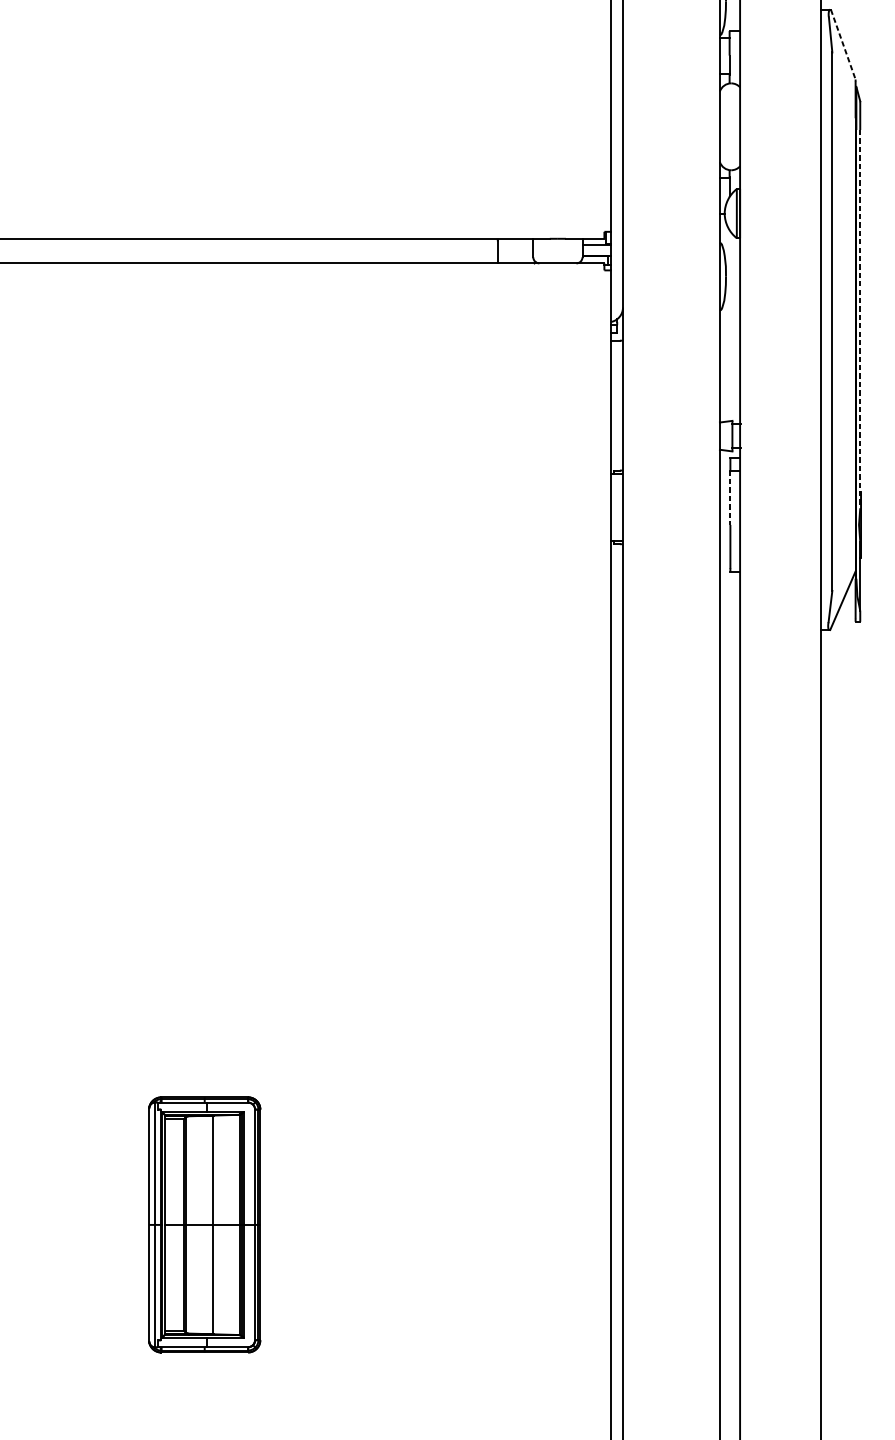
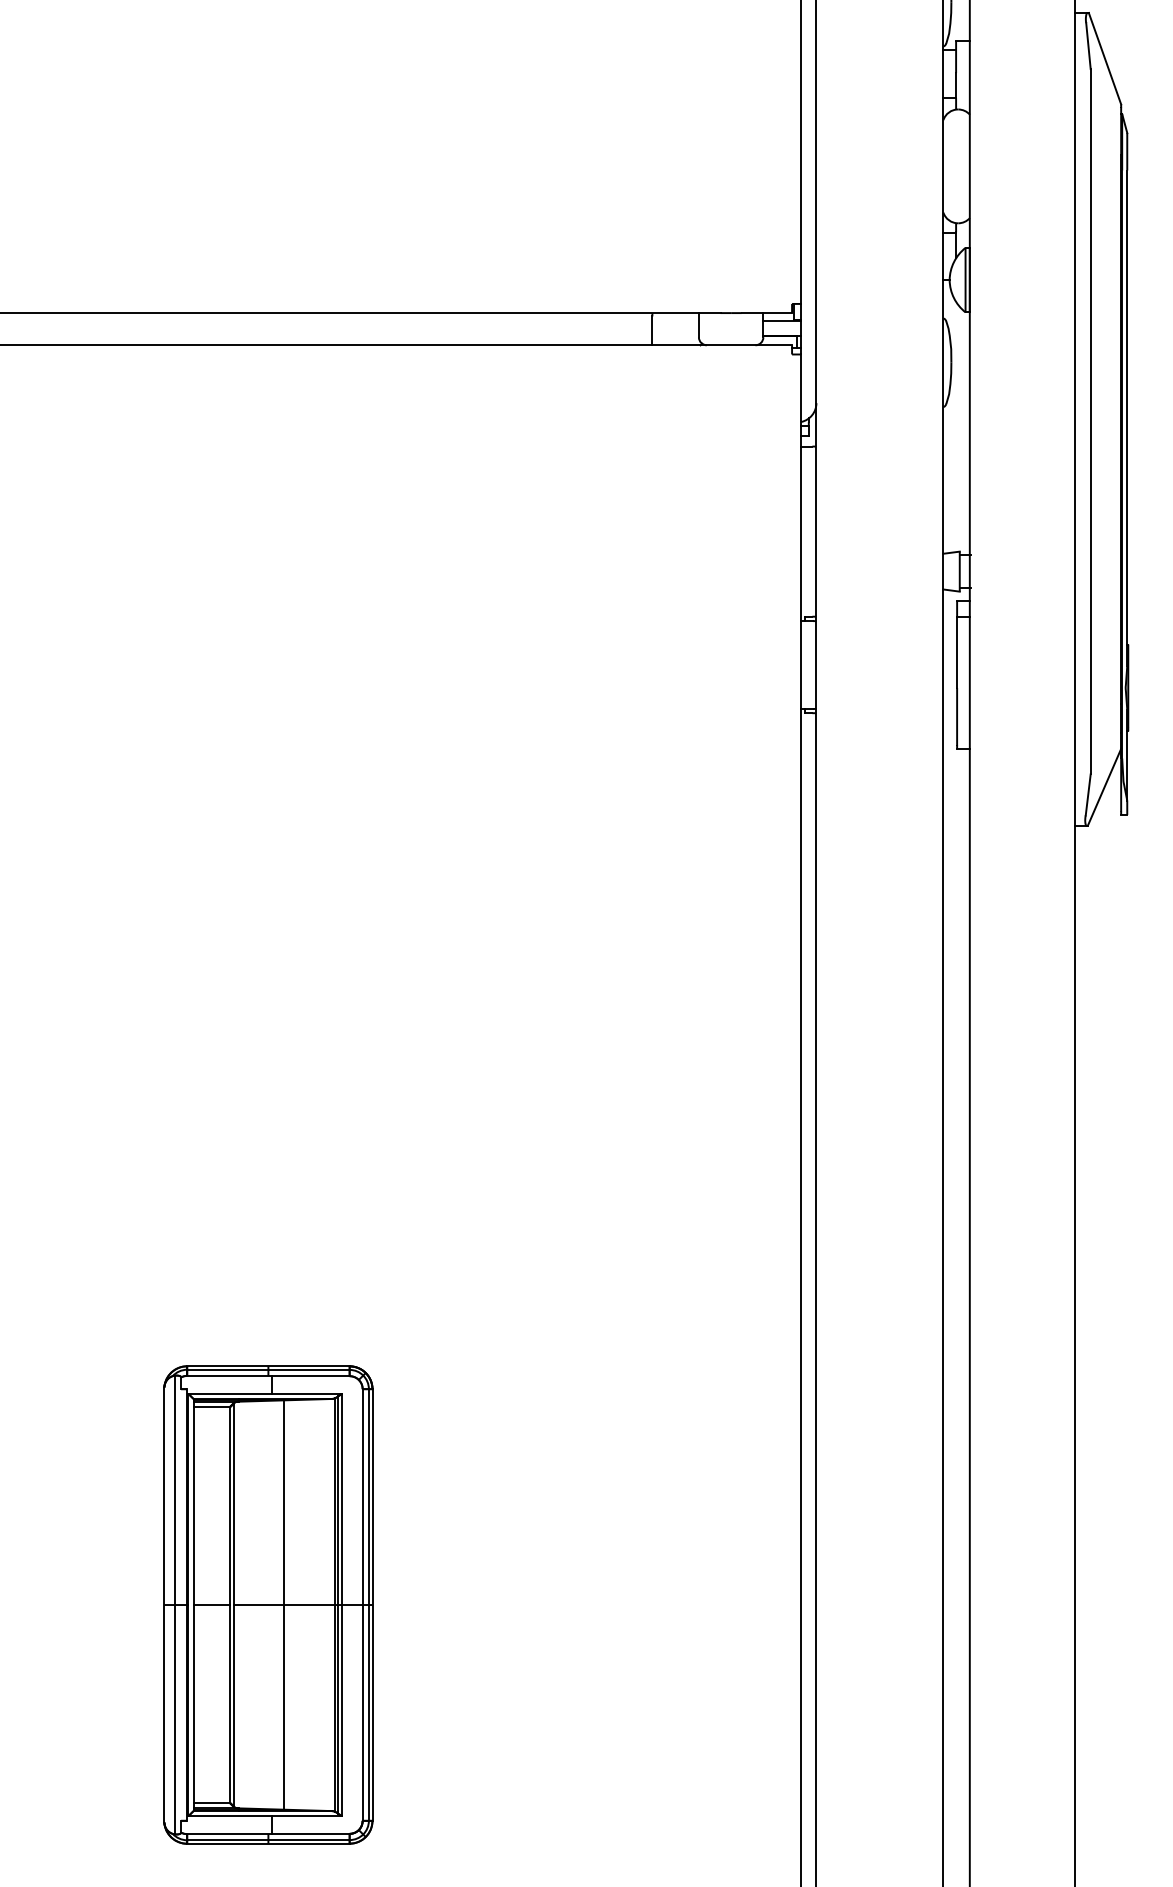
line: (843, 45) -> (1105, 59), dashed -> solid
line: (860, 319) -> (1127, 418), dashed -> solid
line: (730, 497) -> (957, 652), dashed -> solid
part: (204, 1224) -> (268, 1604), size x1.43

